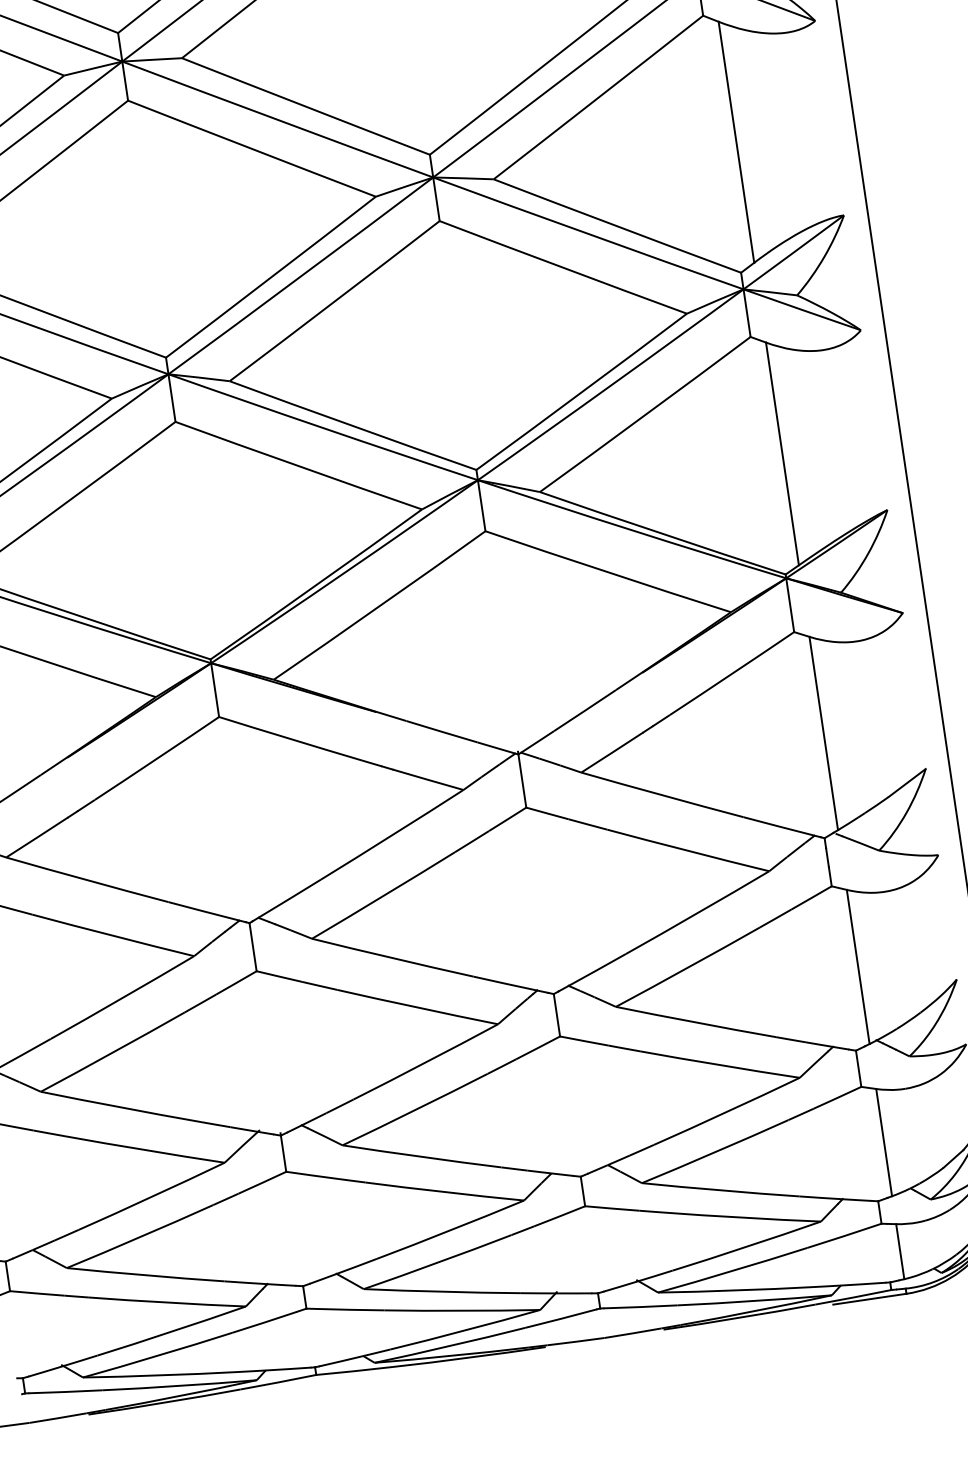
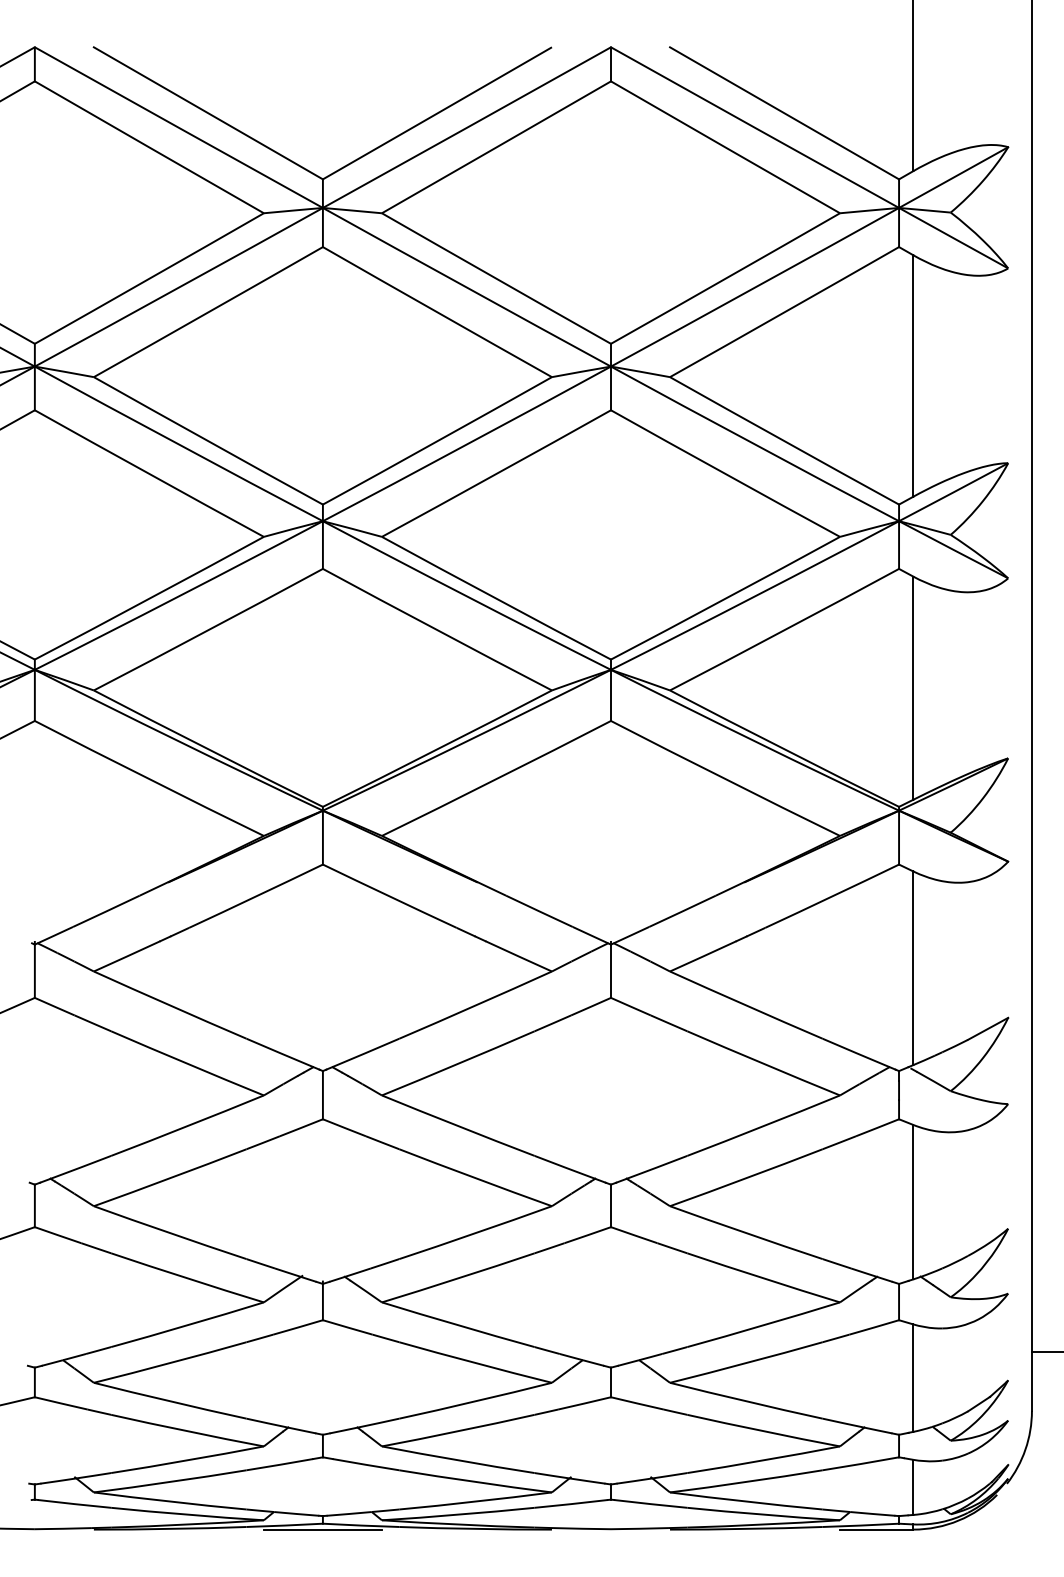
line: (316, 1380) -> (322, 1529), added

